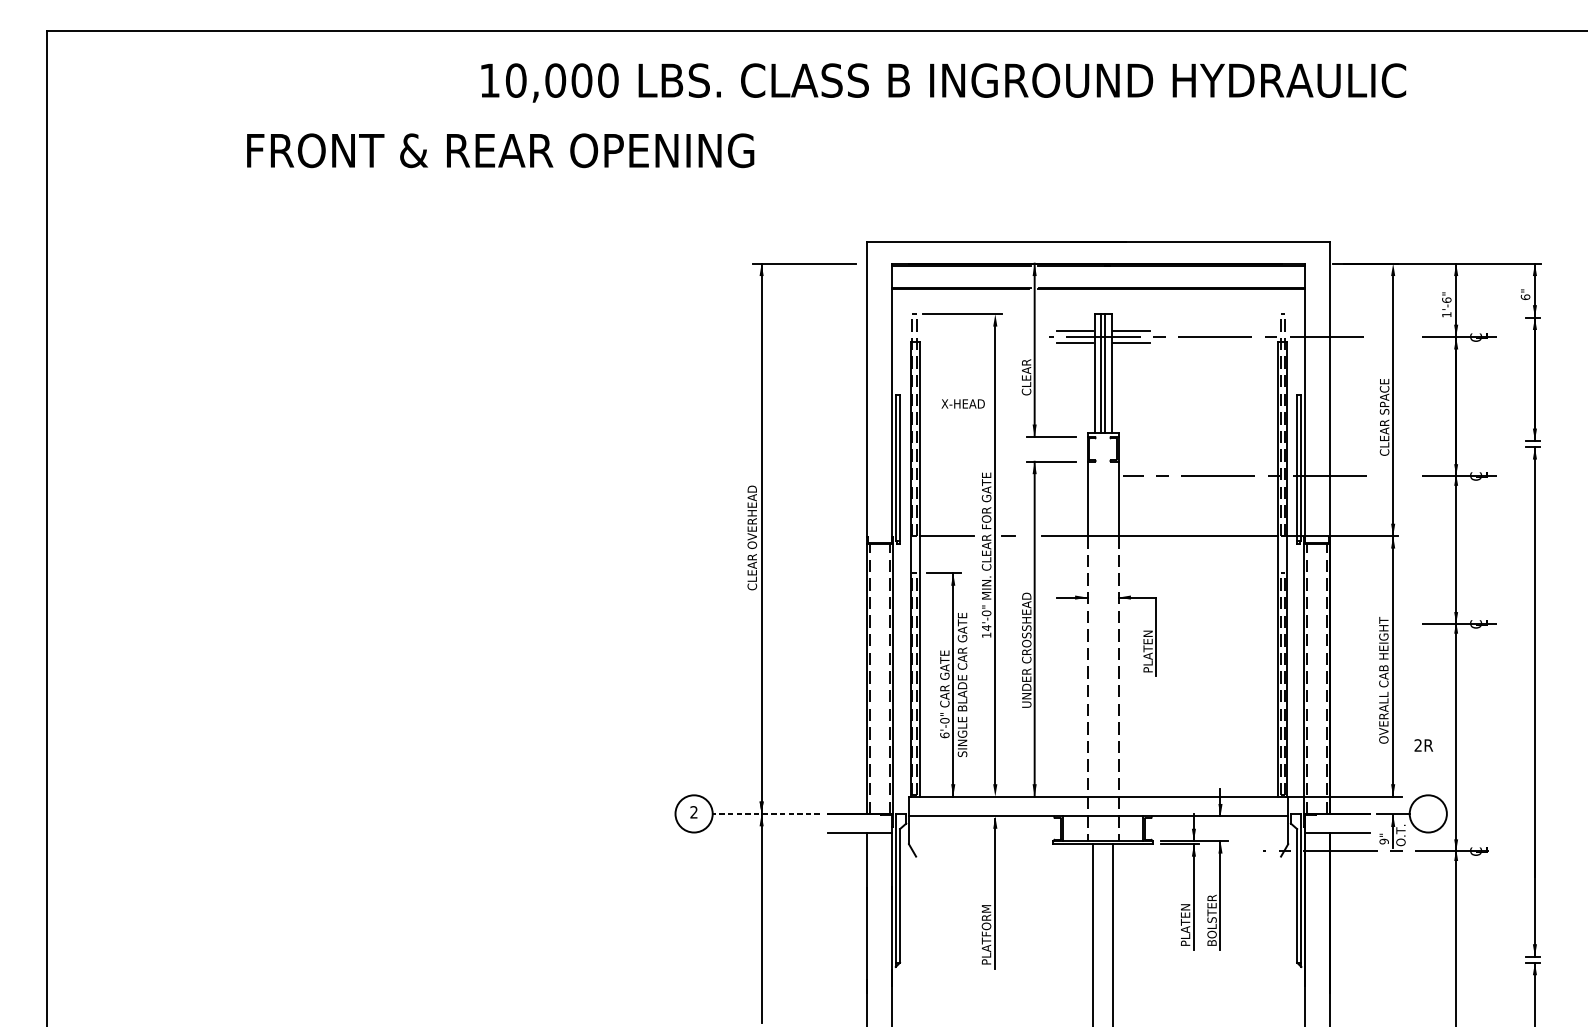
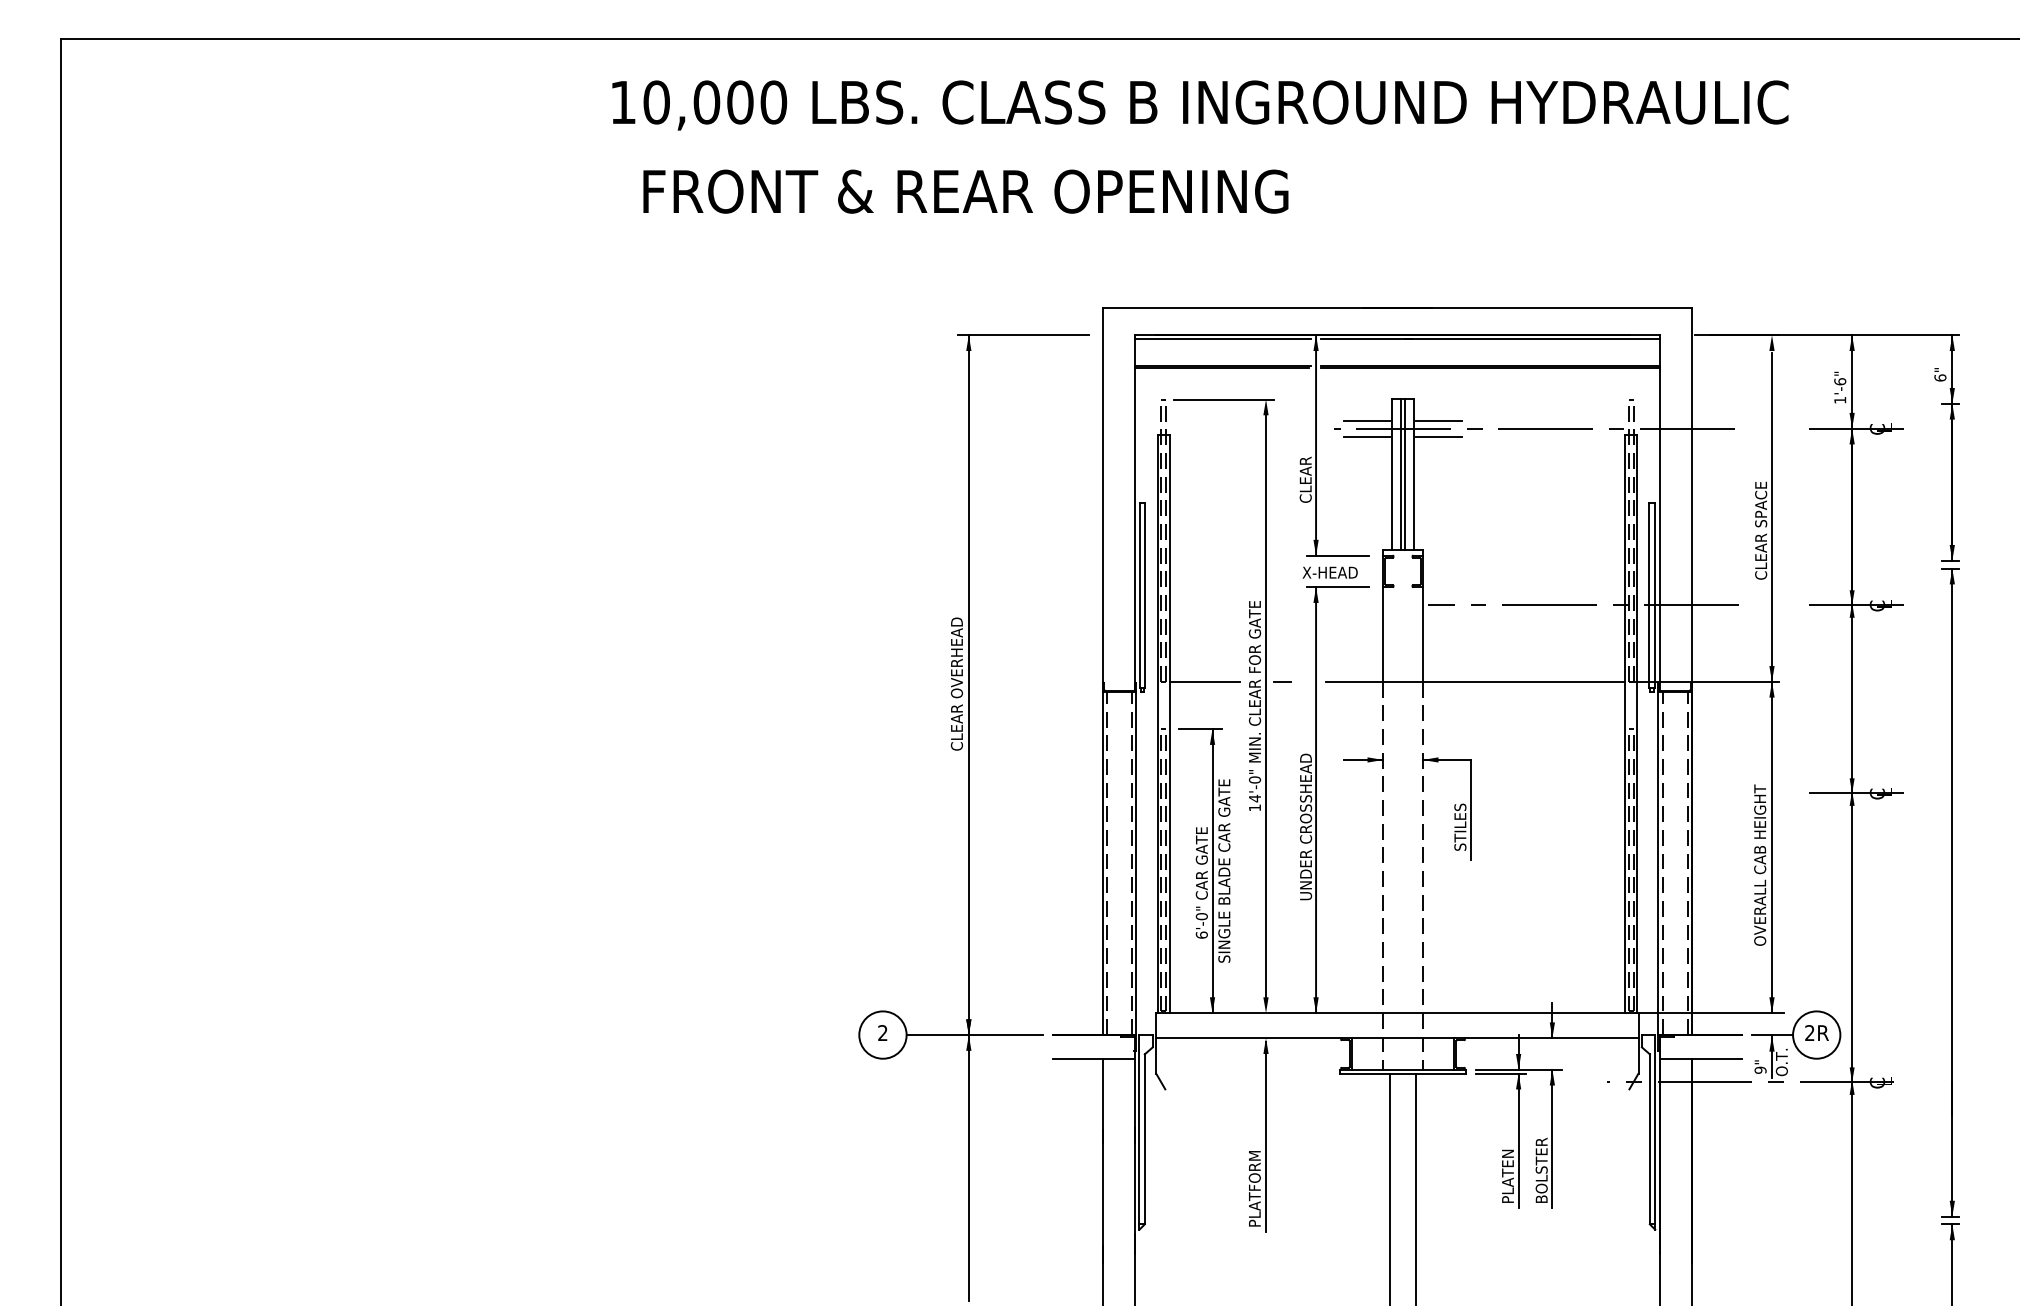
text: (500, 150) -> (965, 191), moved
text: (962, 403) -> (1329, 572), moved
text: (1148, 651) -> (1460, 828), PLATEN -> STILES
text: (1423, 745) -> (1816, 1032), moved
line: (766, 814) -> (974, 1035), dashed -> solid

